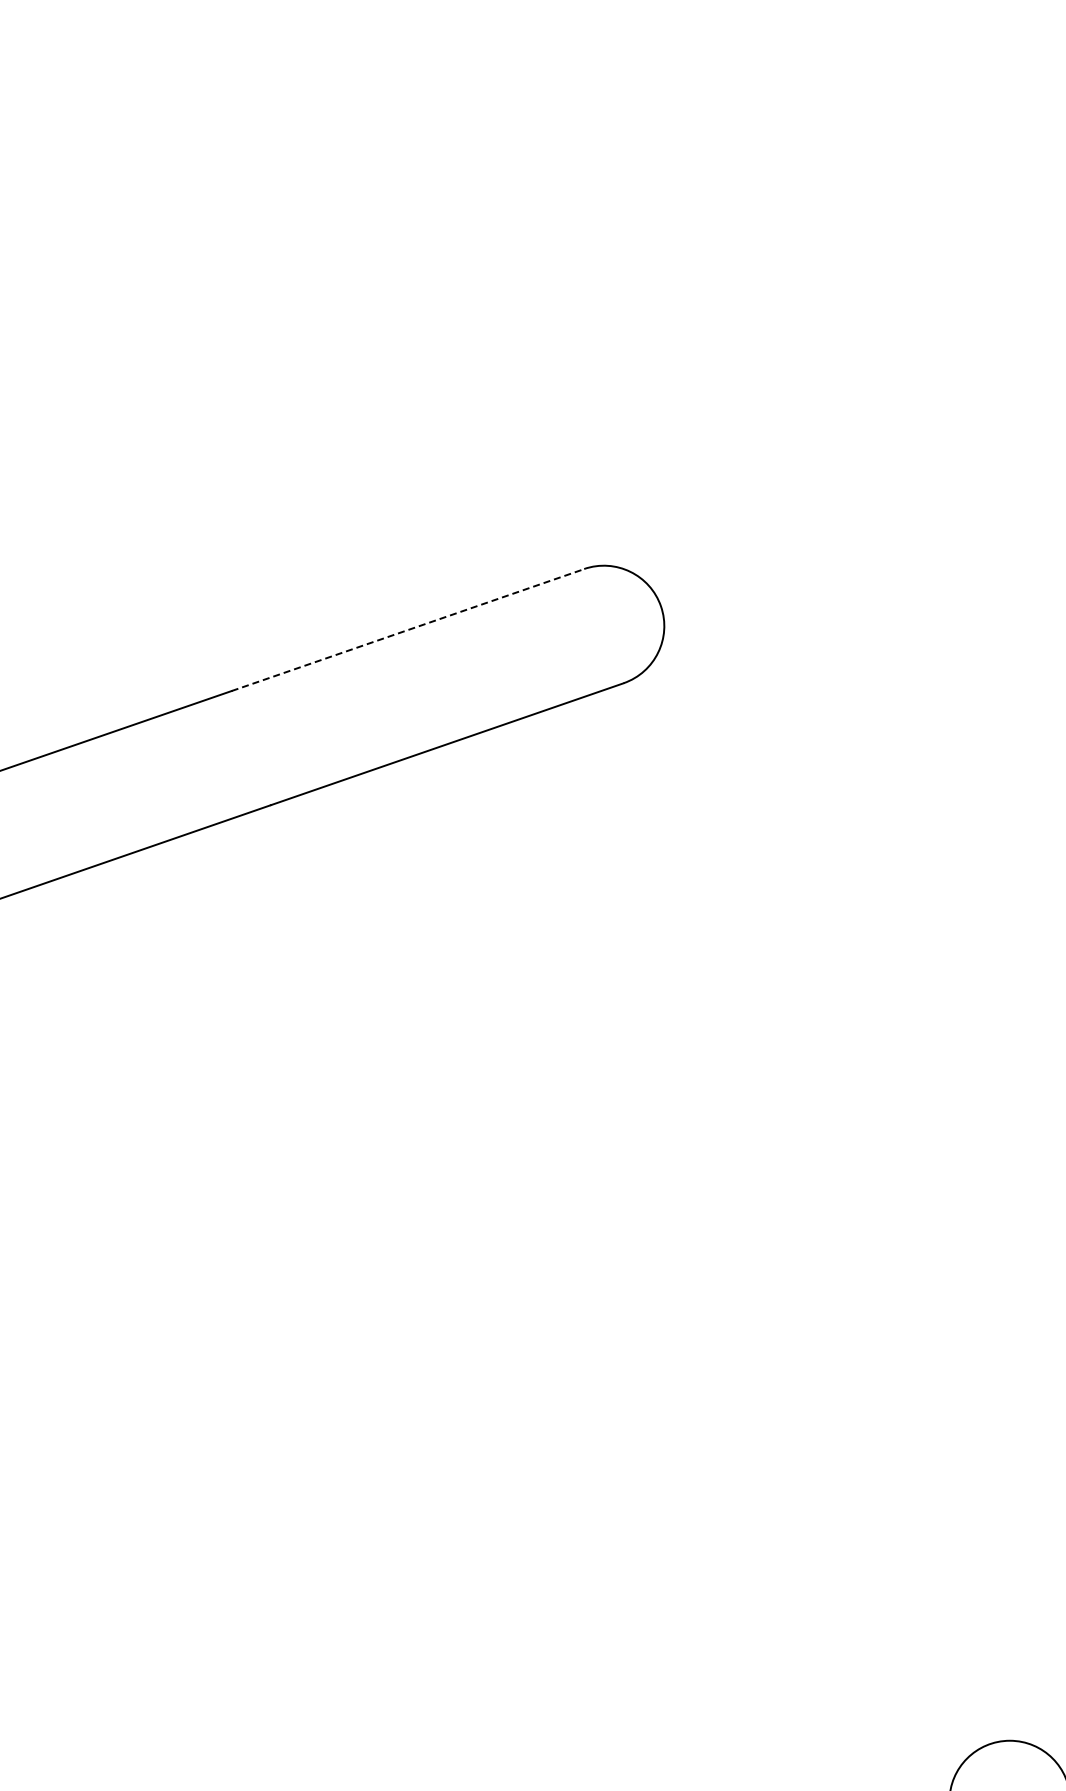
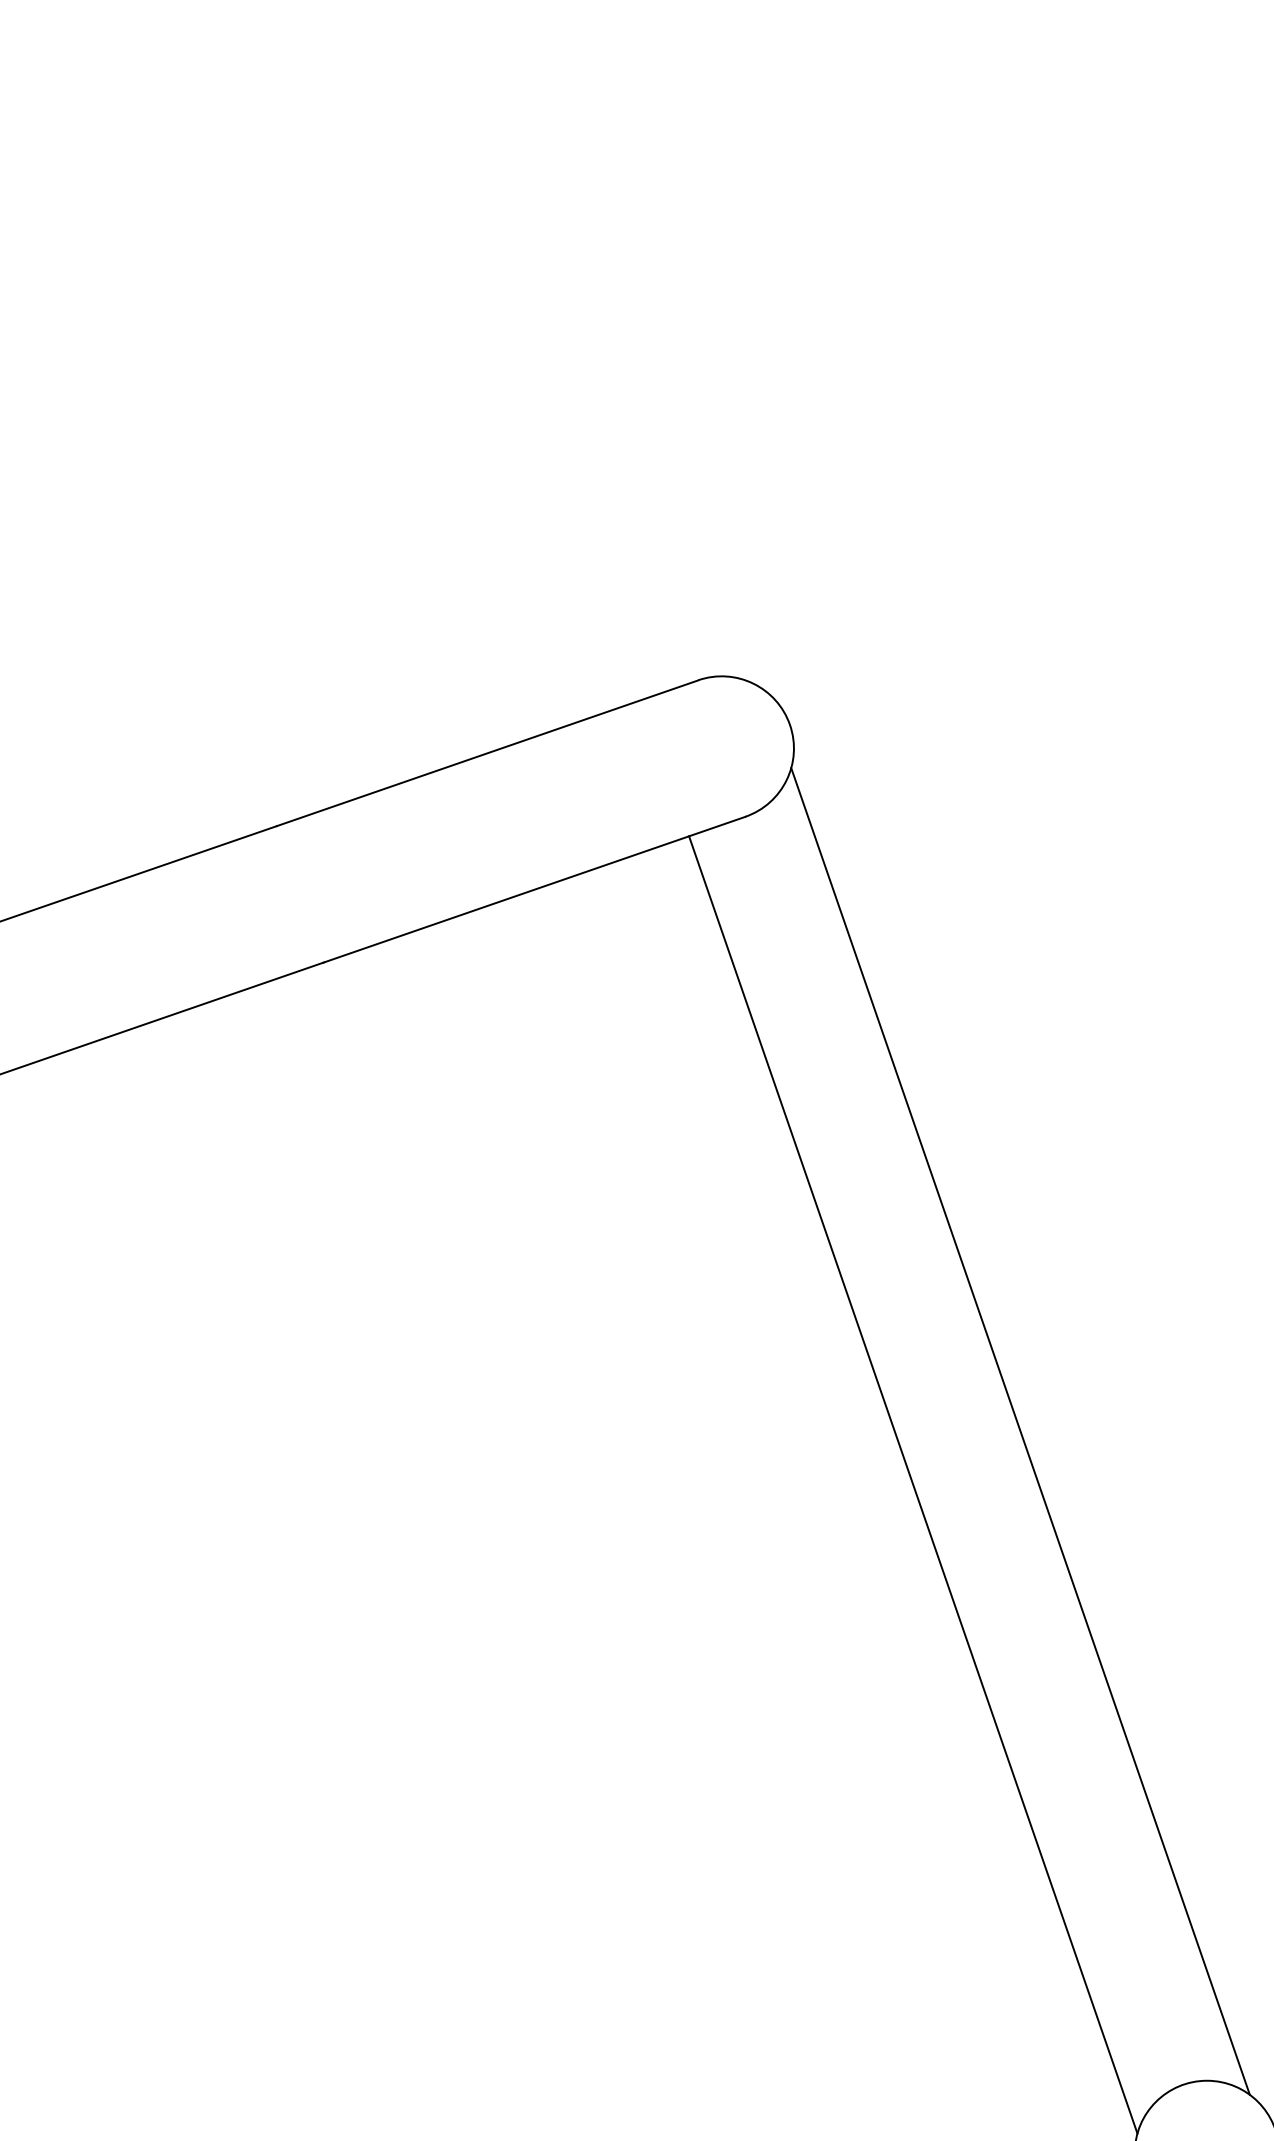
line: (408, 629) -> (488, 752), dashed -> solid
line: (853, 1197) -> (1020, 1431), added
line: (763, 1242) -> (912, 1485), added

